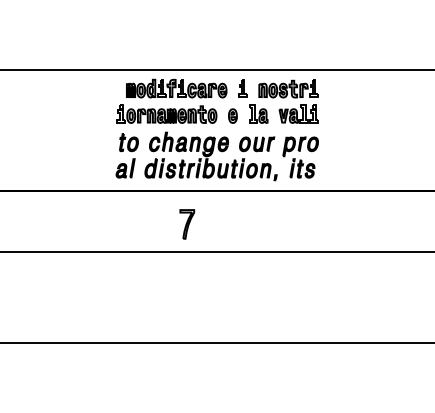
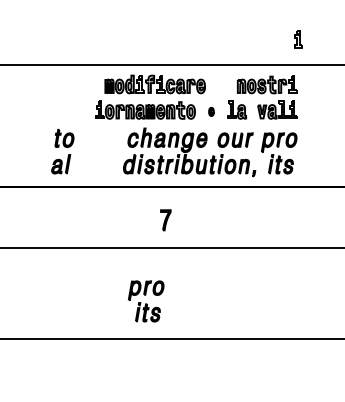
part: (242, 88) -> (298, 39), moved
part: (232, 115) -> (211, 111), size x0.6
part: (126, 155) -> (62, 151), moved
part: (187, 224) -> (166, 220), size x0.7
part: (167, 305) -> (146, 301), added

